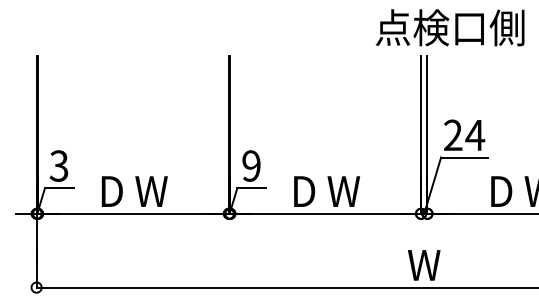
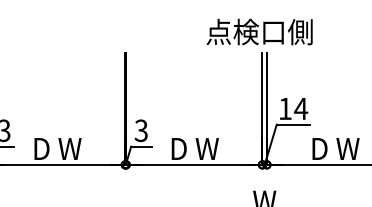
text: (449, 27) -> (259, 31), moved
text: (453, 134) -> (285, 108), 24 -> 14
text: (251, 165) -> (141, 130), 9 -> 3

